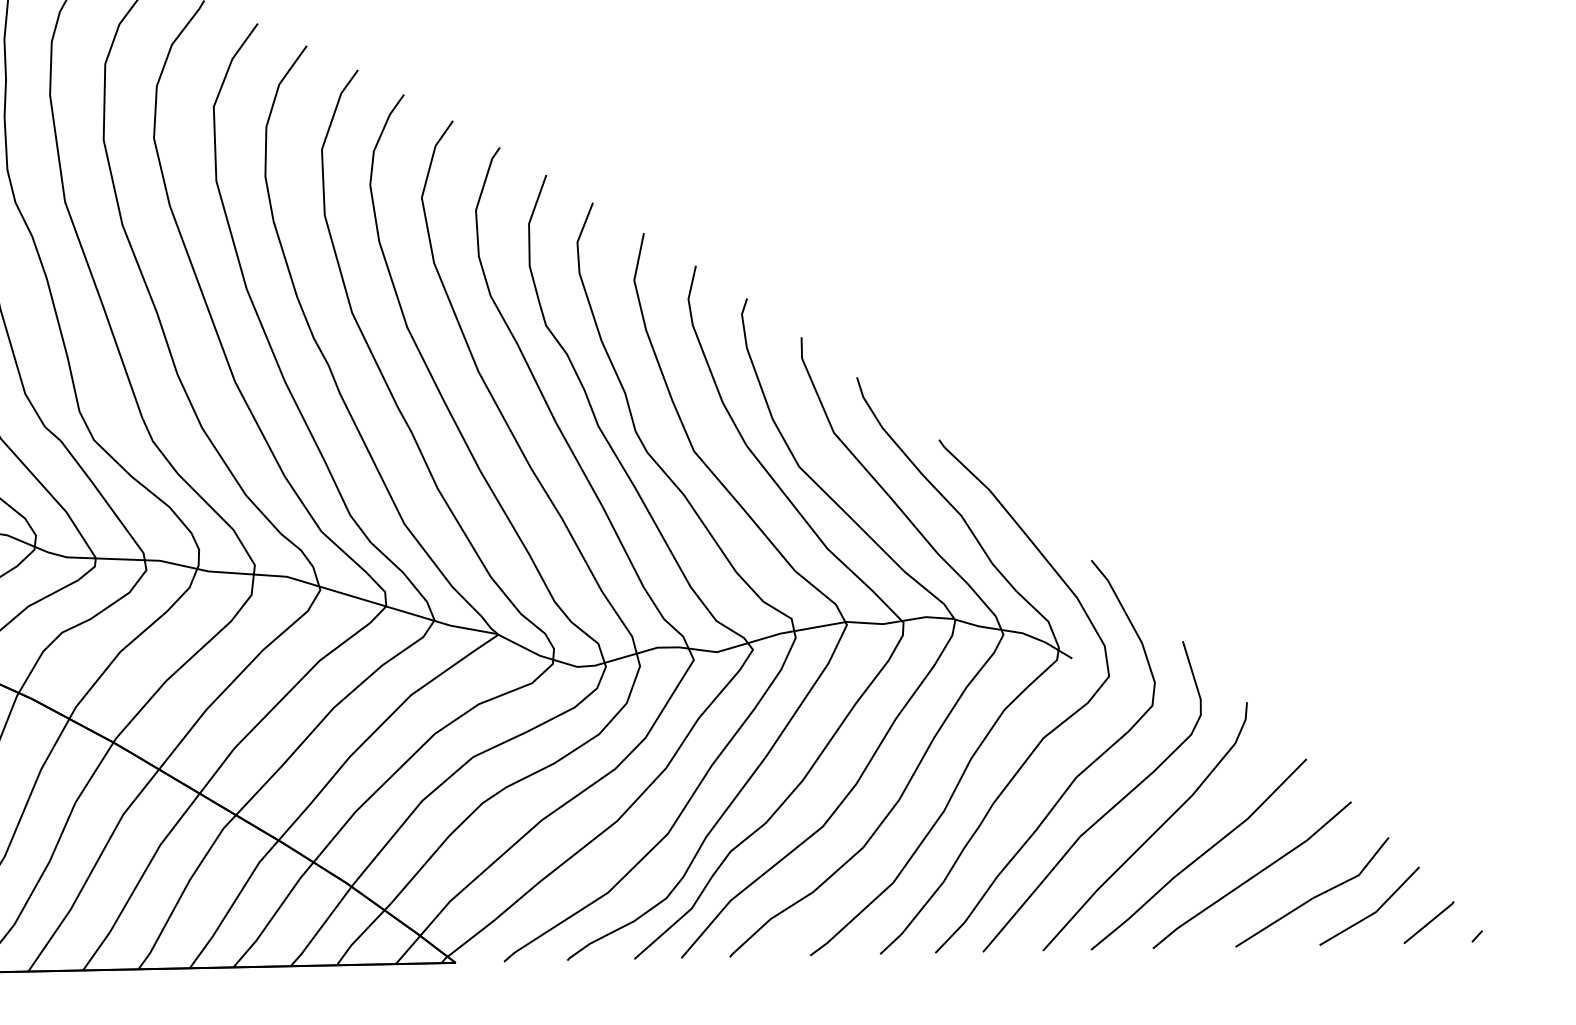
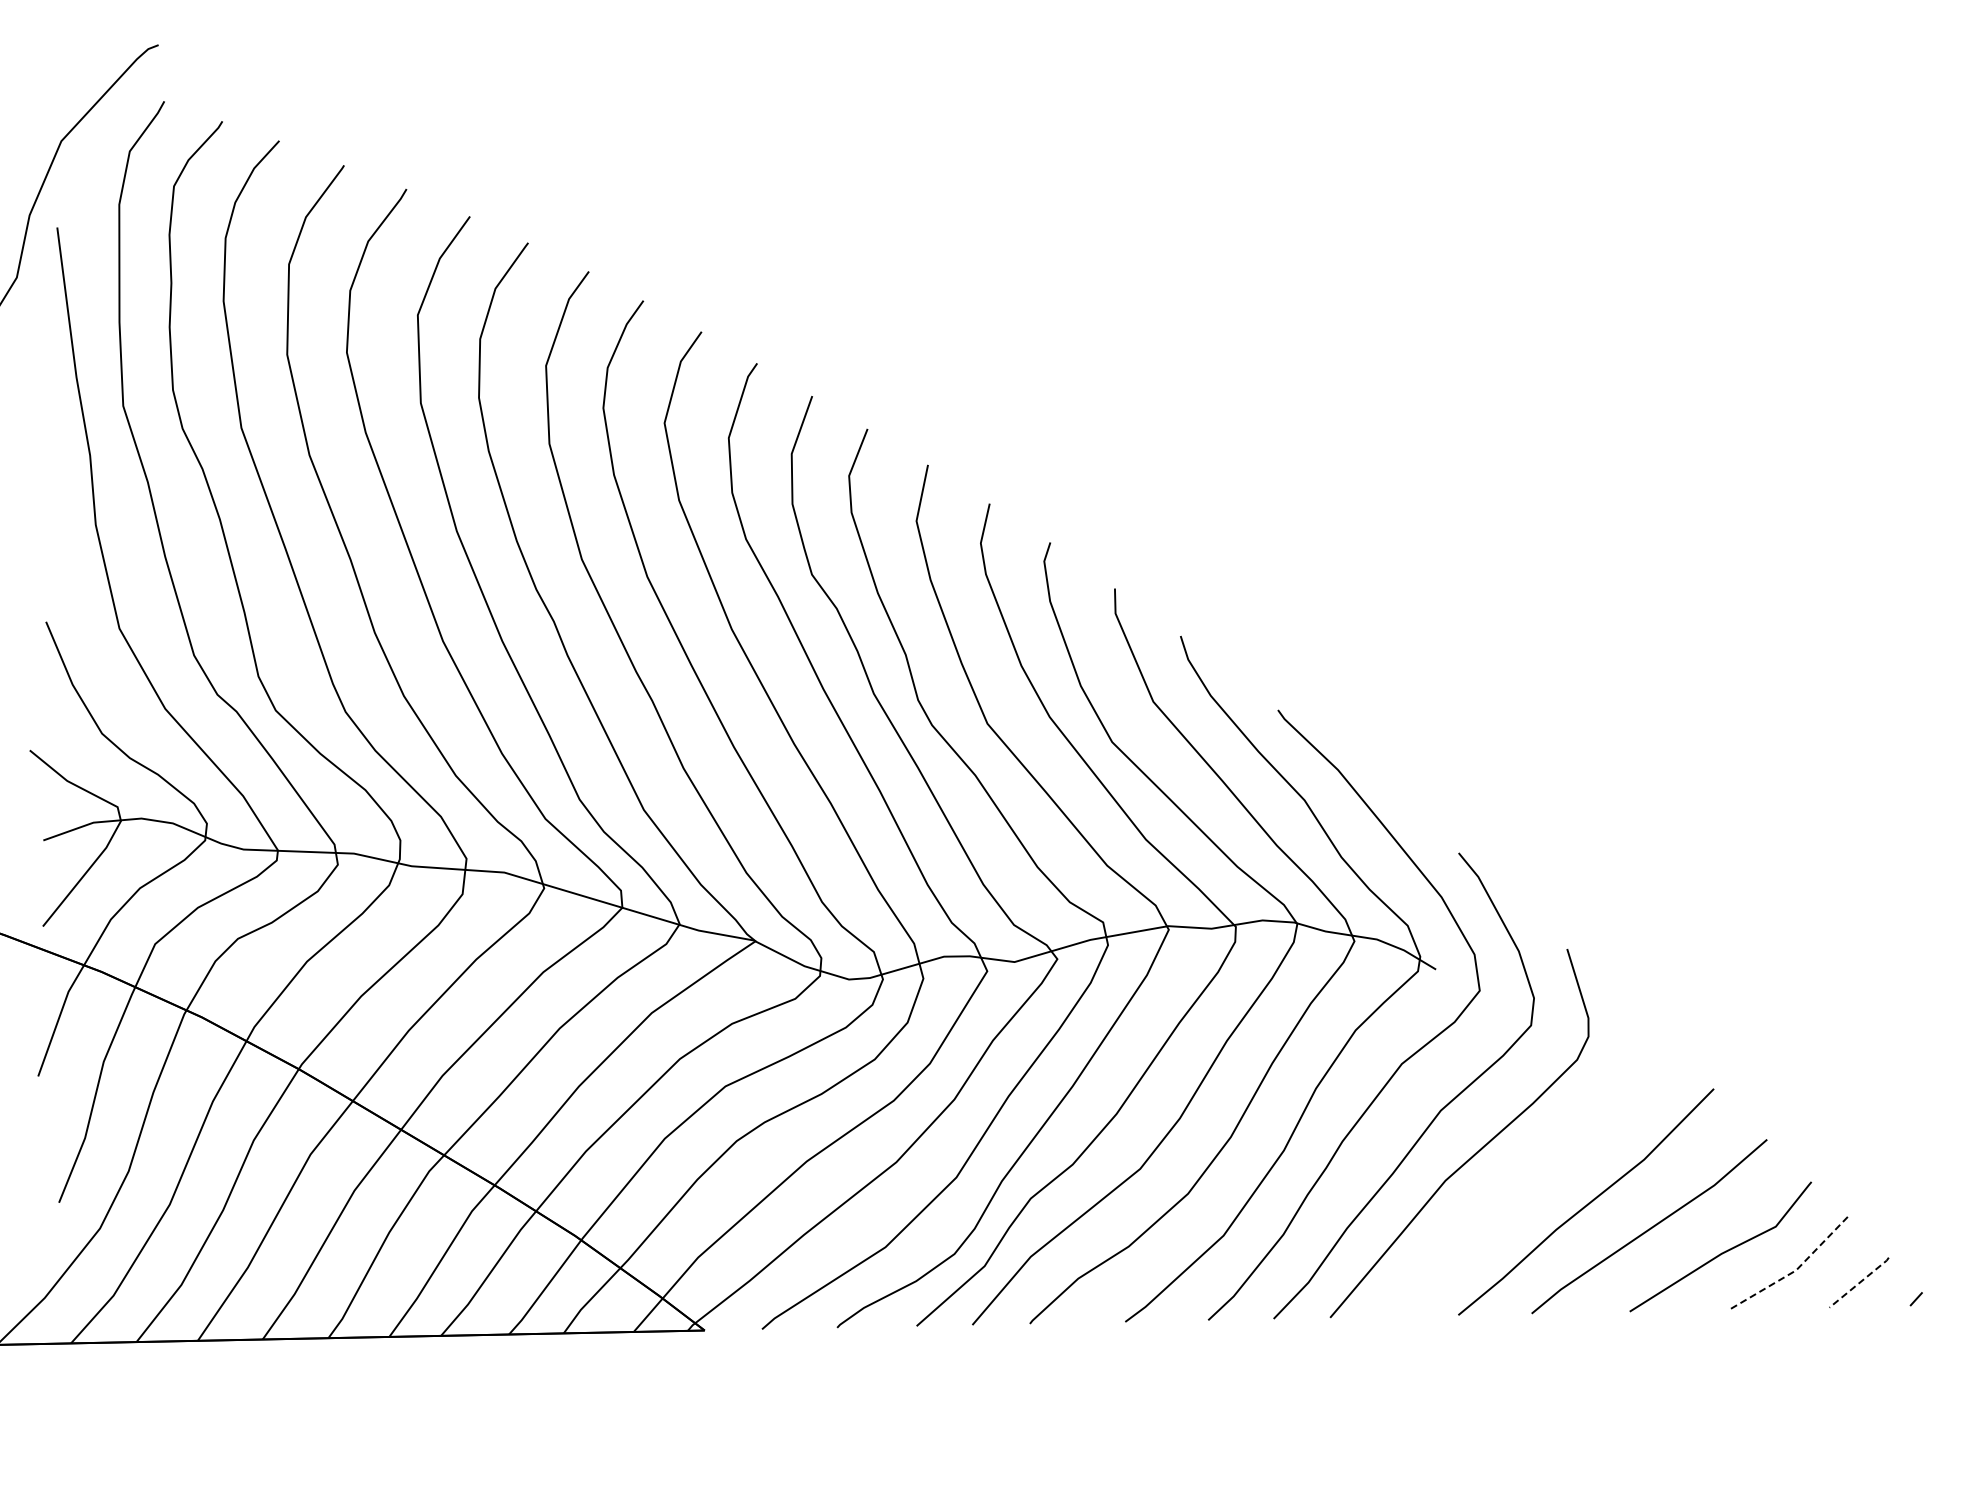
curve: (1152, 833) -> (1531, 1177), removed
line: (1375, 912) -> (1795, 1270), solid -> dashed
line: (1430, 922) -> (1860, 1282), solid -> dashed

